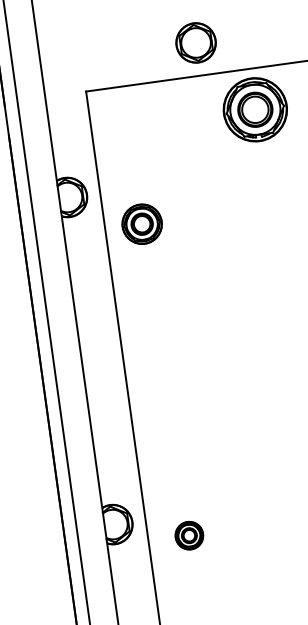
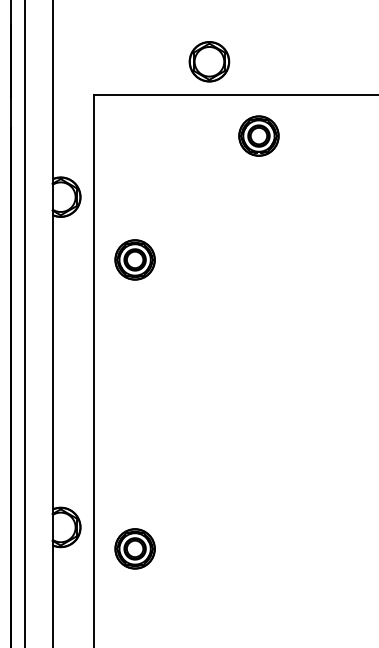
part: (254, 109) -> (258, 135), size x0.62
part: (141, 223) -> (134, 259), moved
part: (188, 535) -> (134, 548), size x1.43

